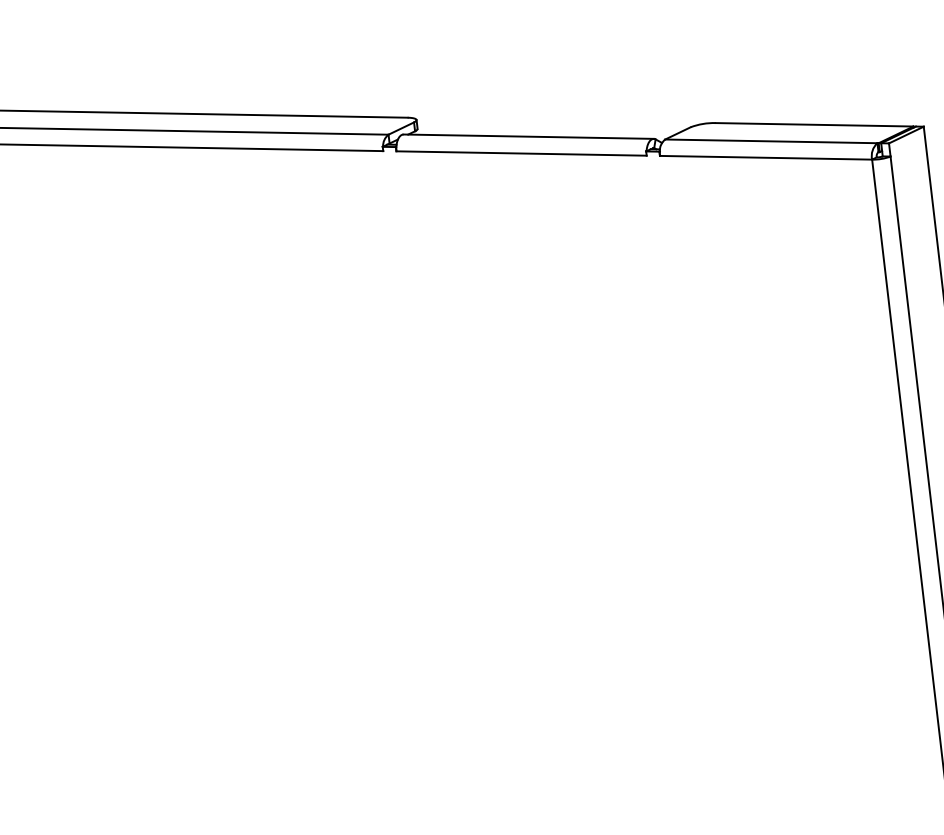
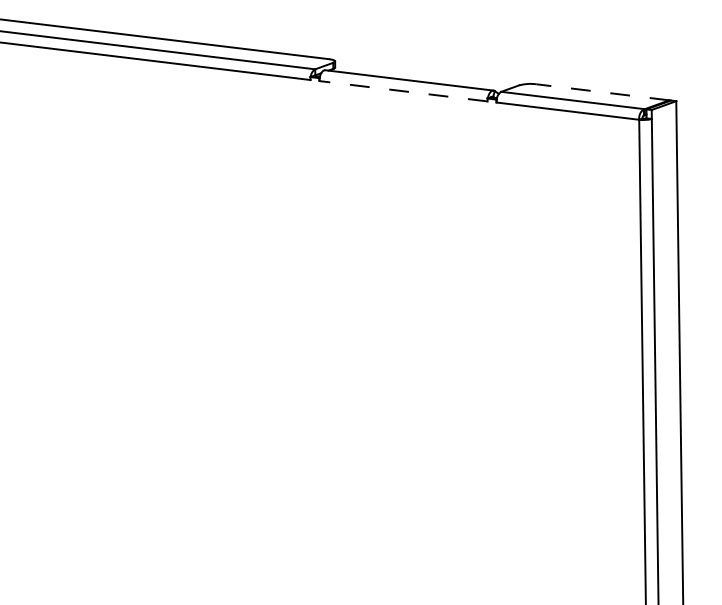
line: (814, 125) -> (602, 92), solid -> dashed
line: (521, 153) -> (403, 91), solid -> dashed

